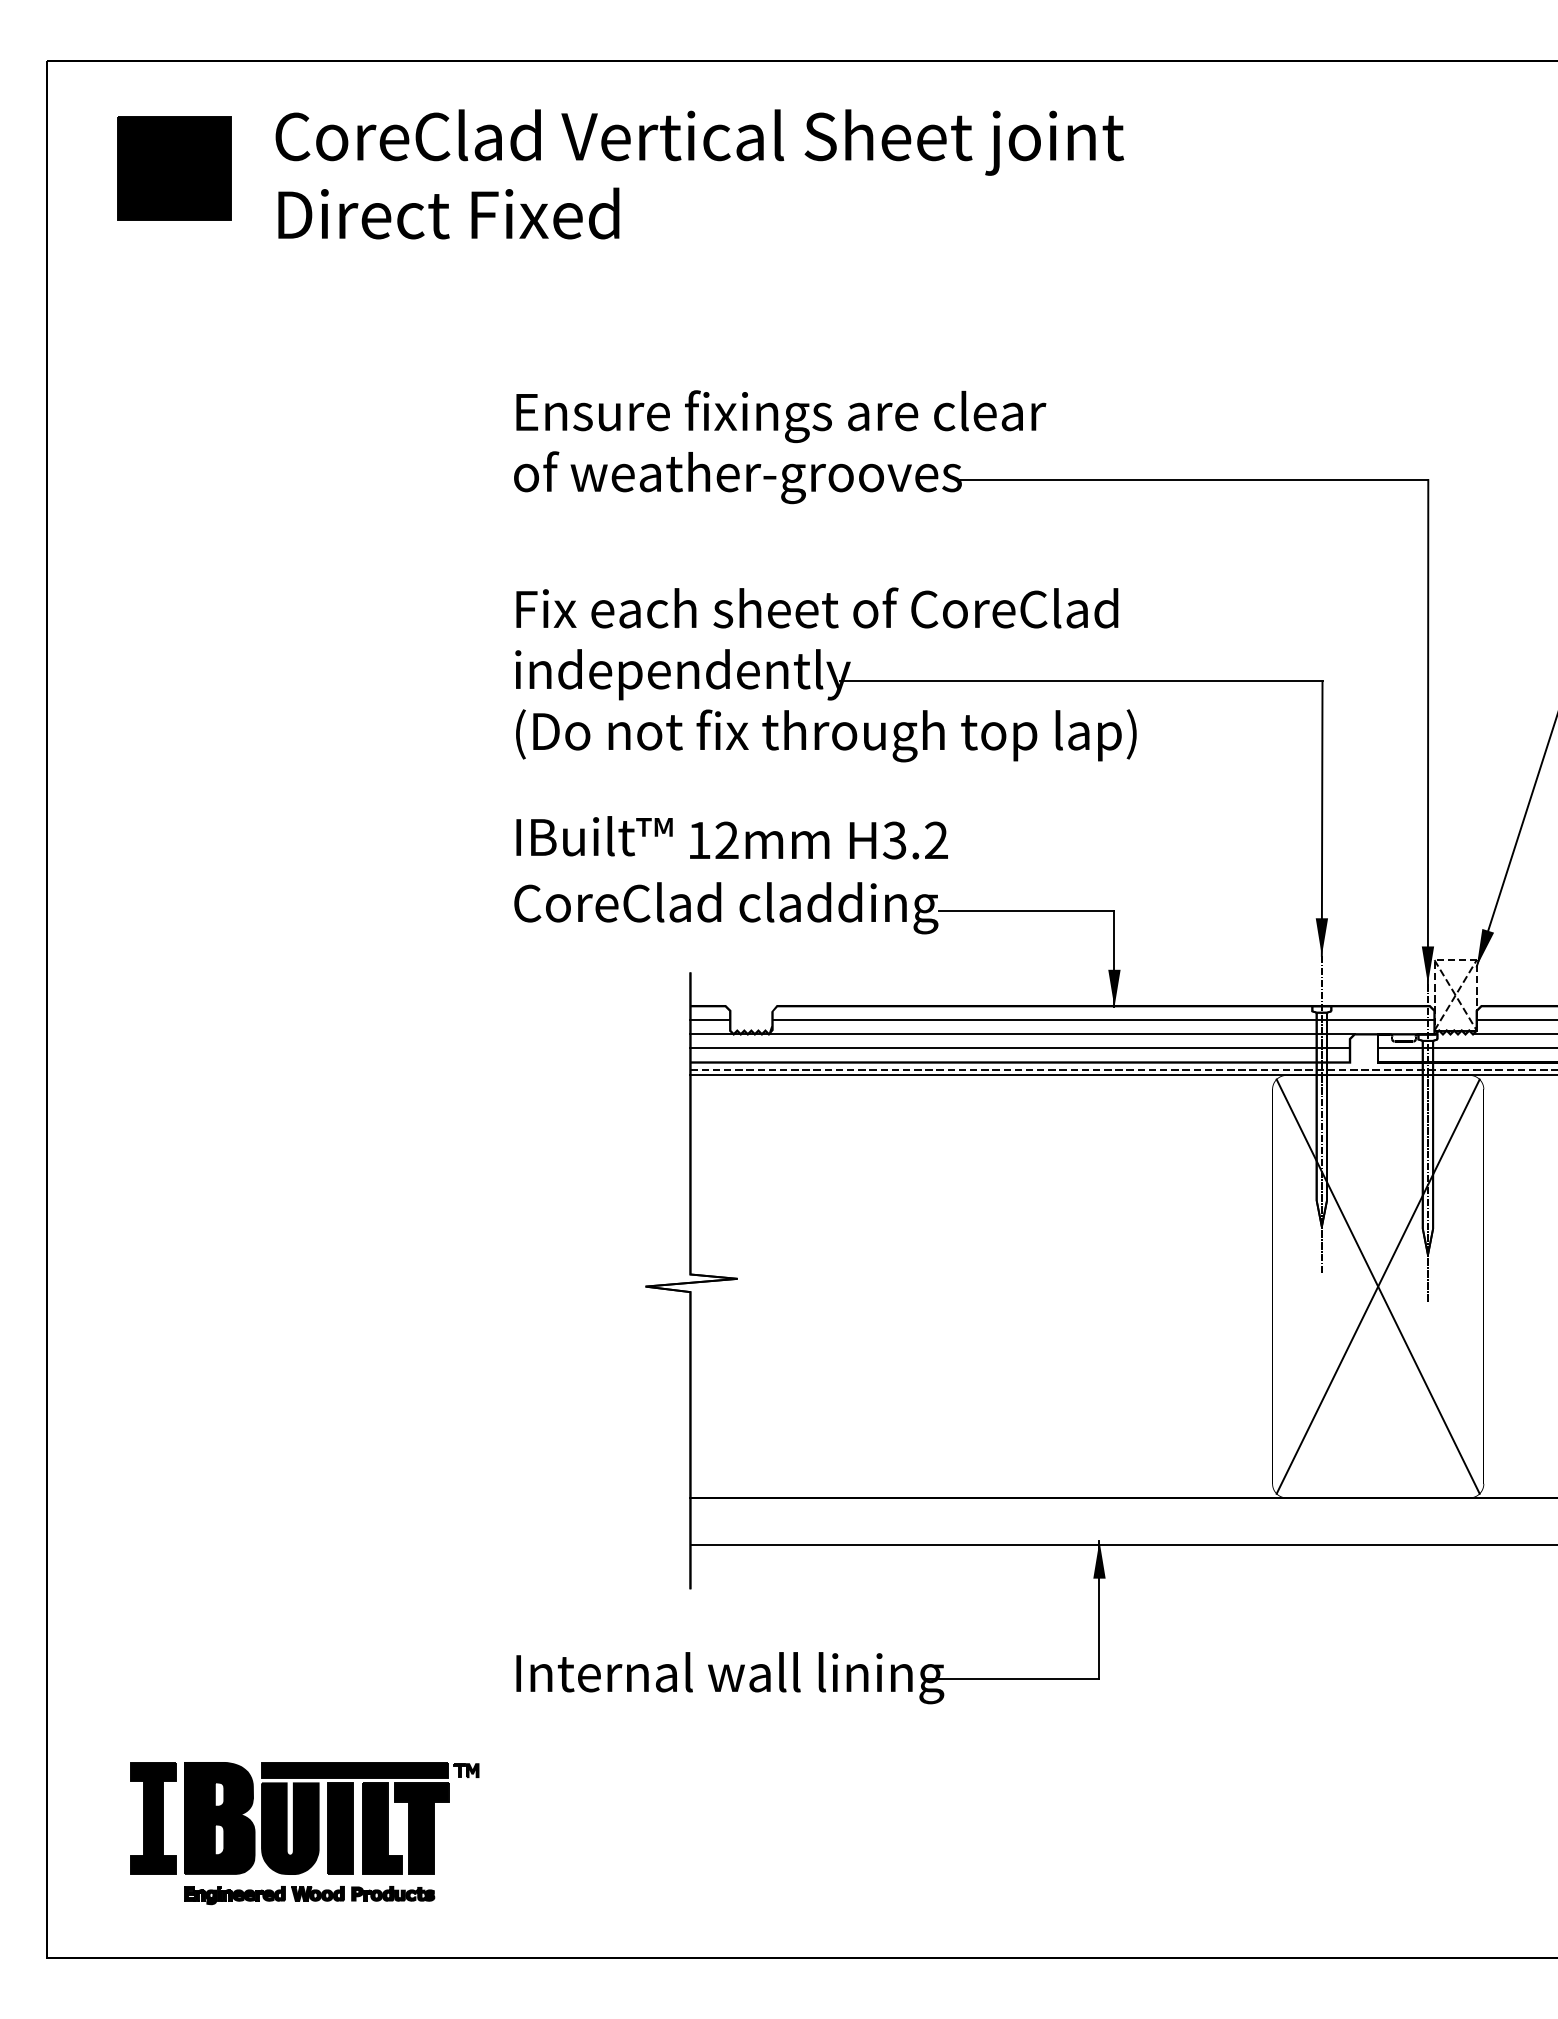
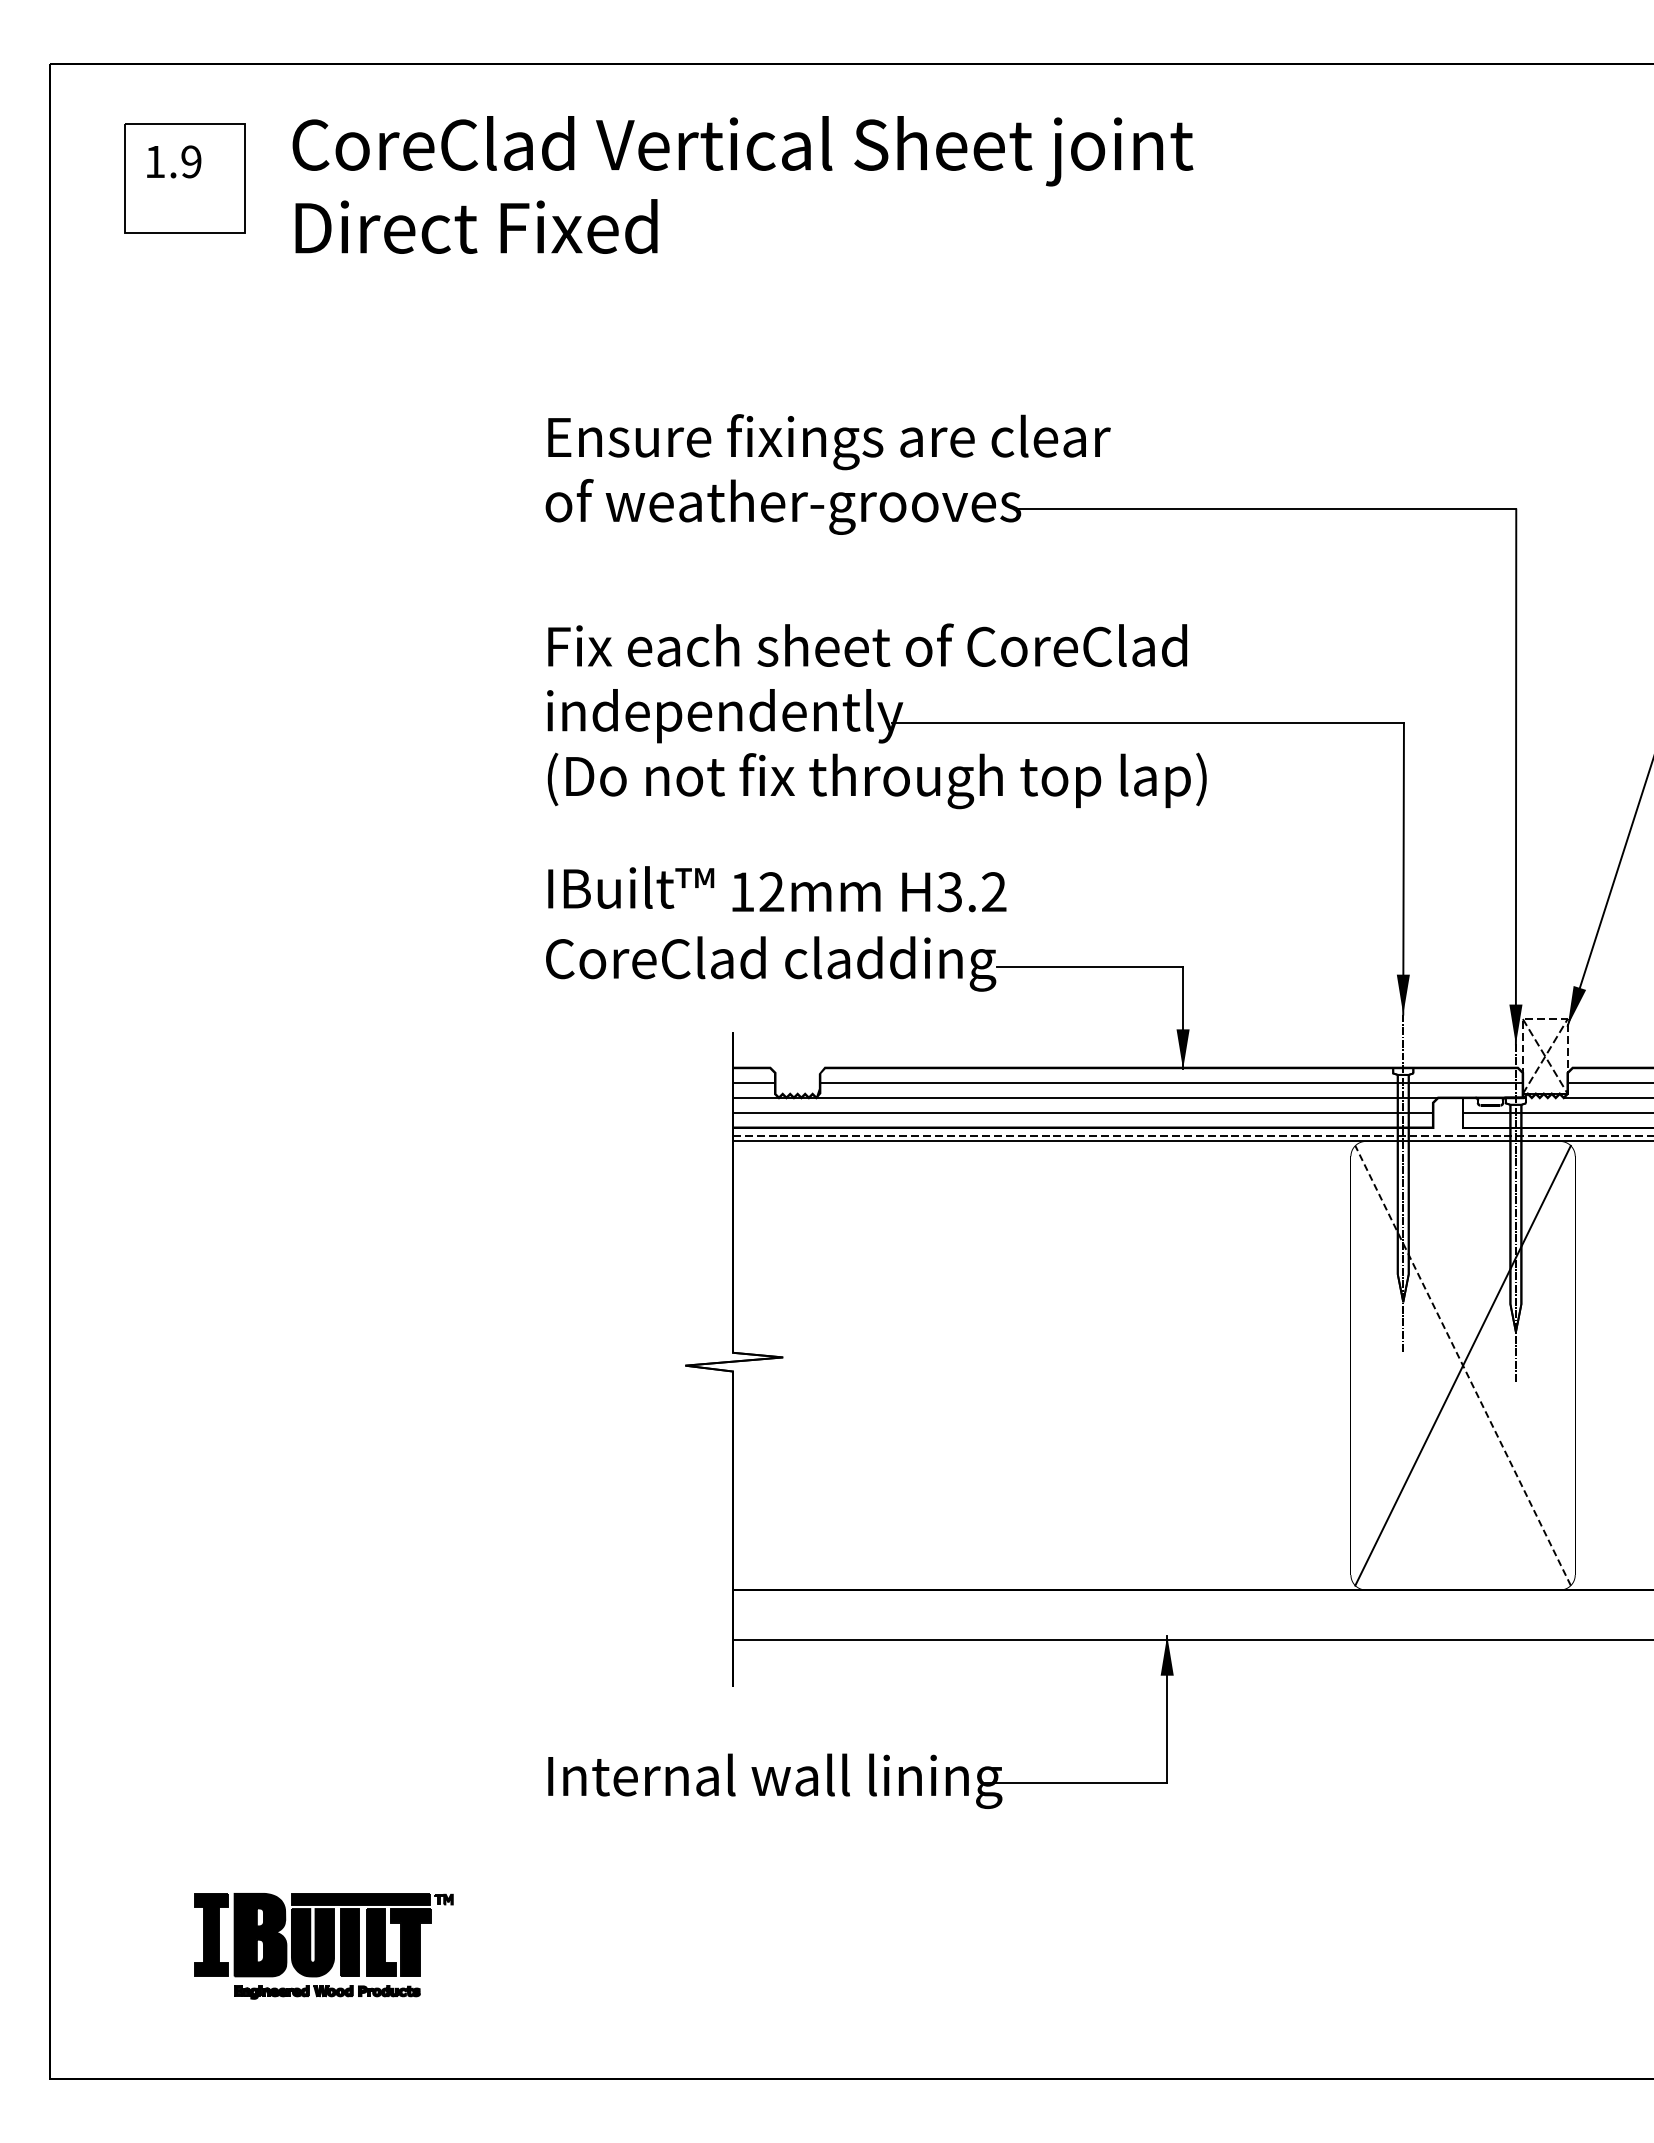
fill: (173, 167) -> (184, 177), removed
line: (1378, 1286) -> (1463, 1365), solid -> dashed
part: (304, 1833) -> (323, 1946), size x0.7

